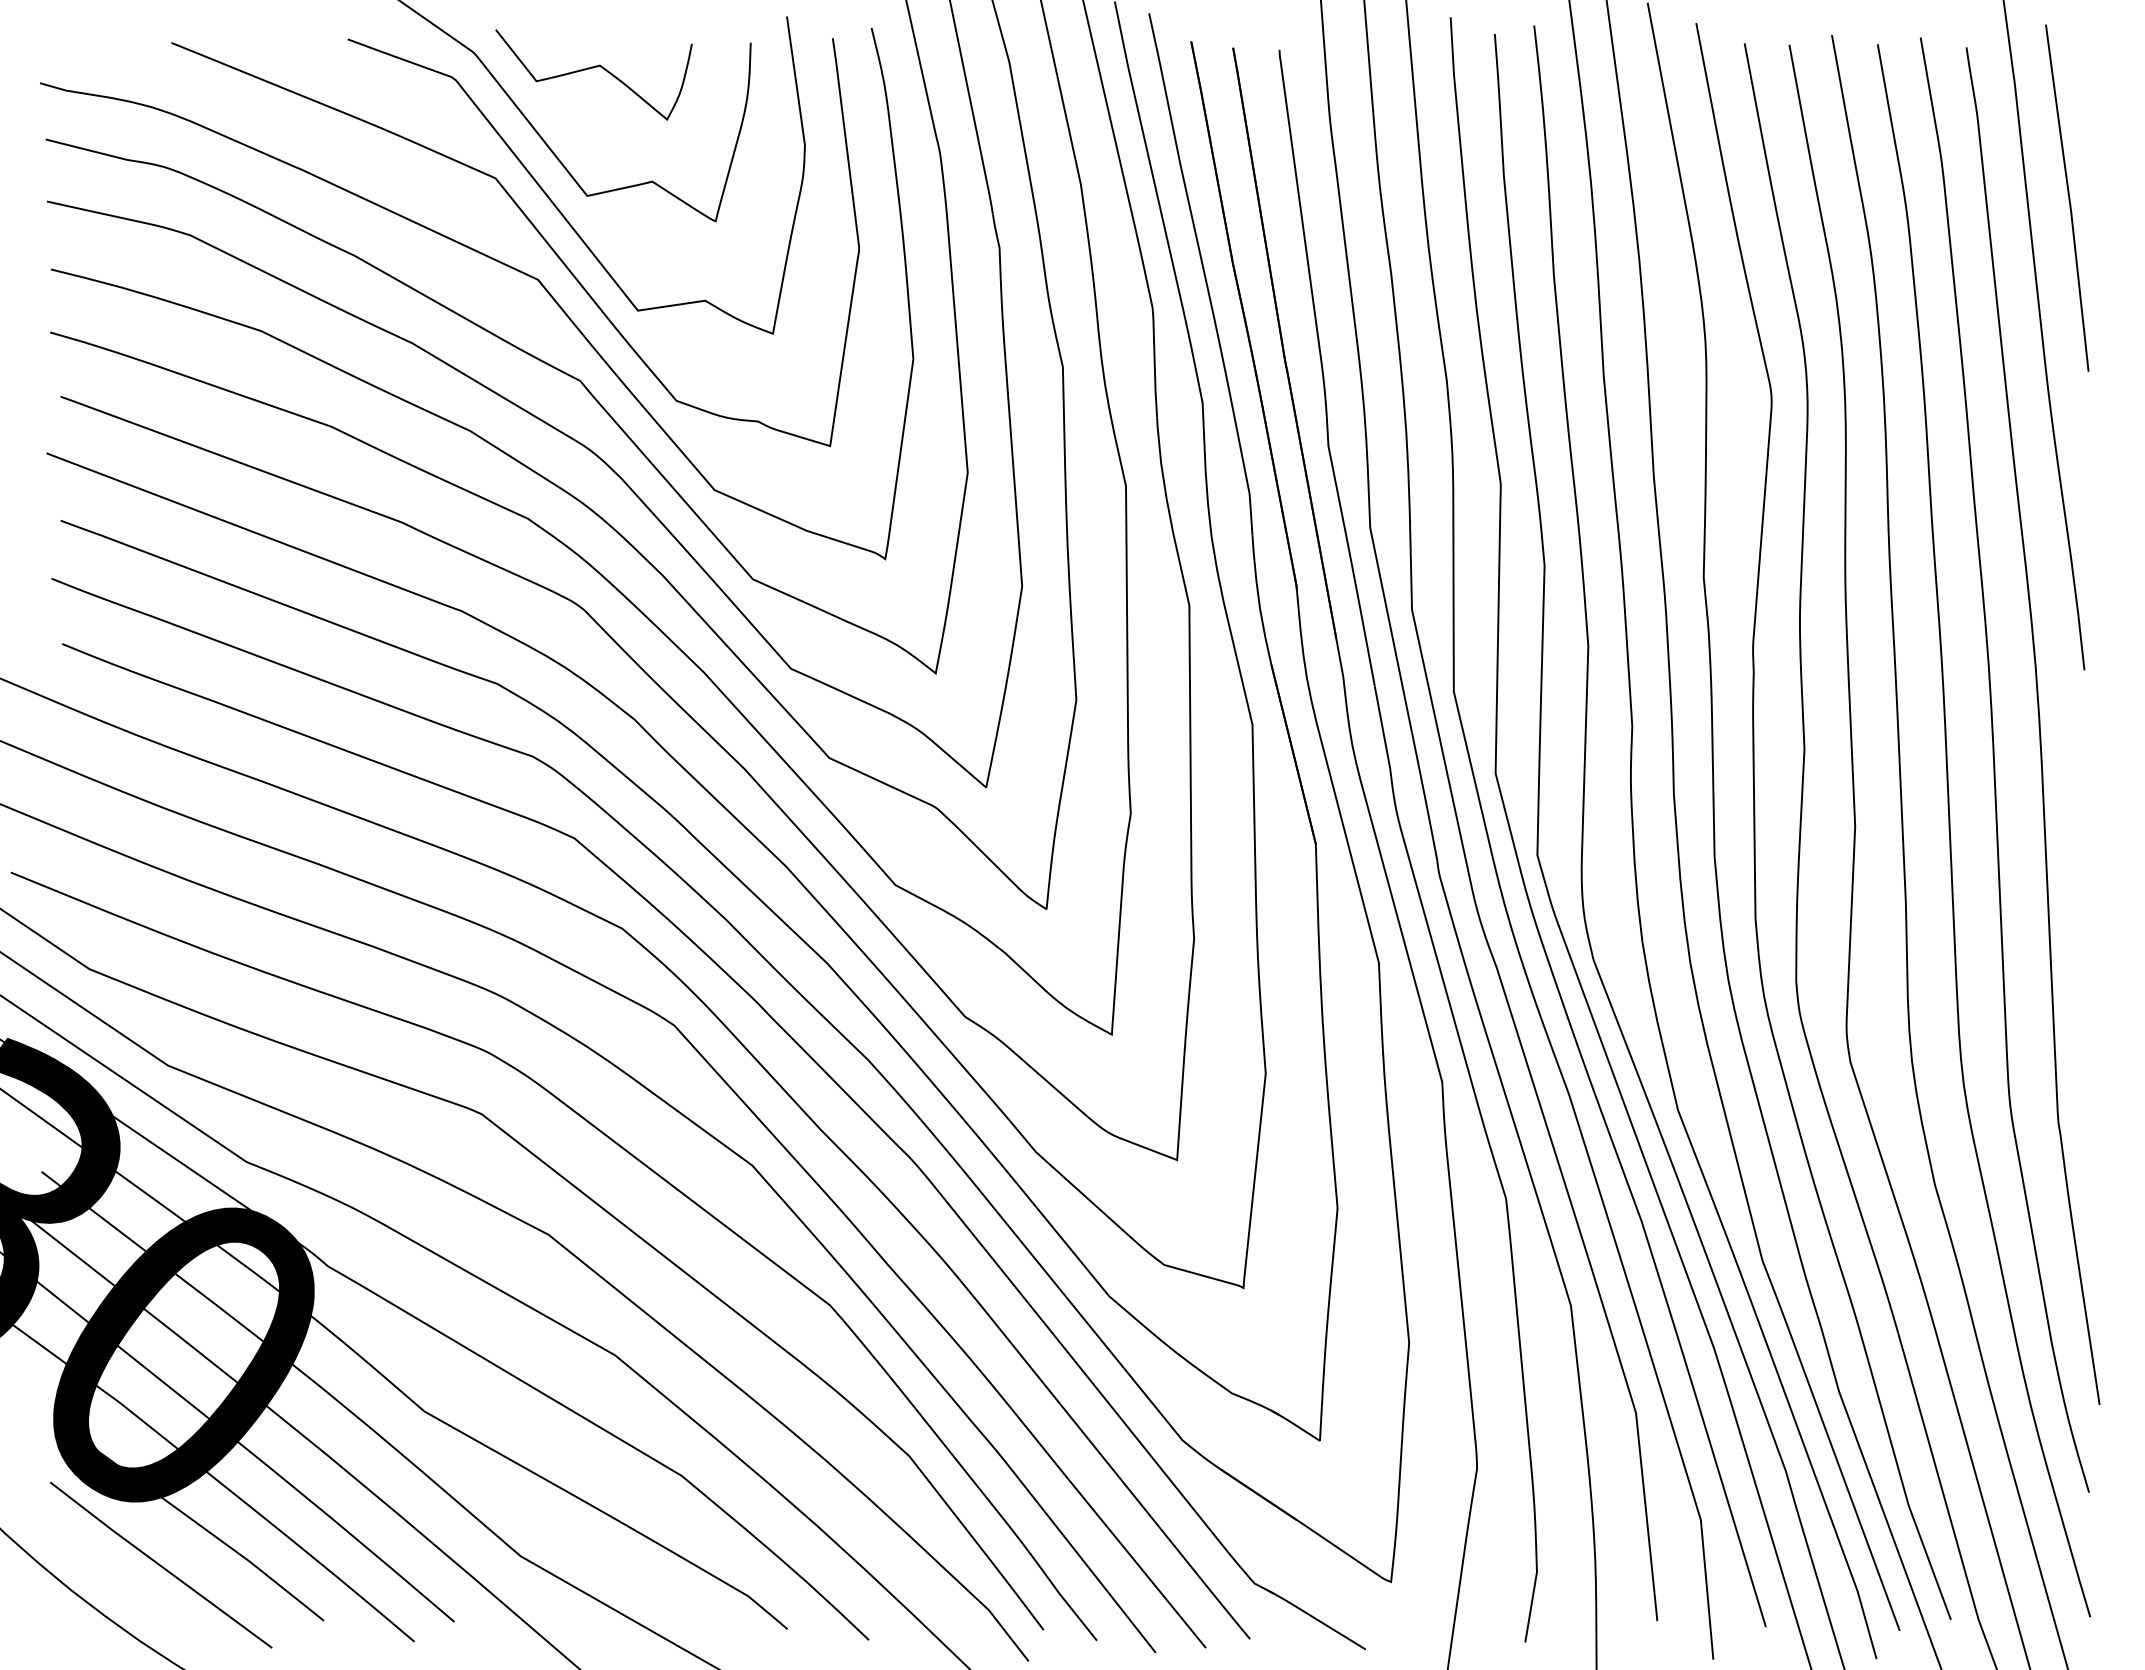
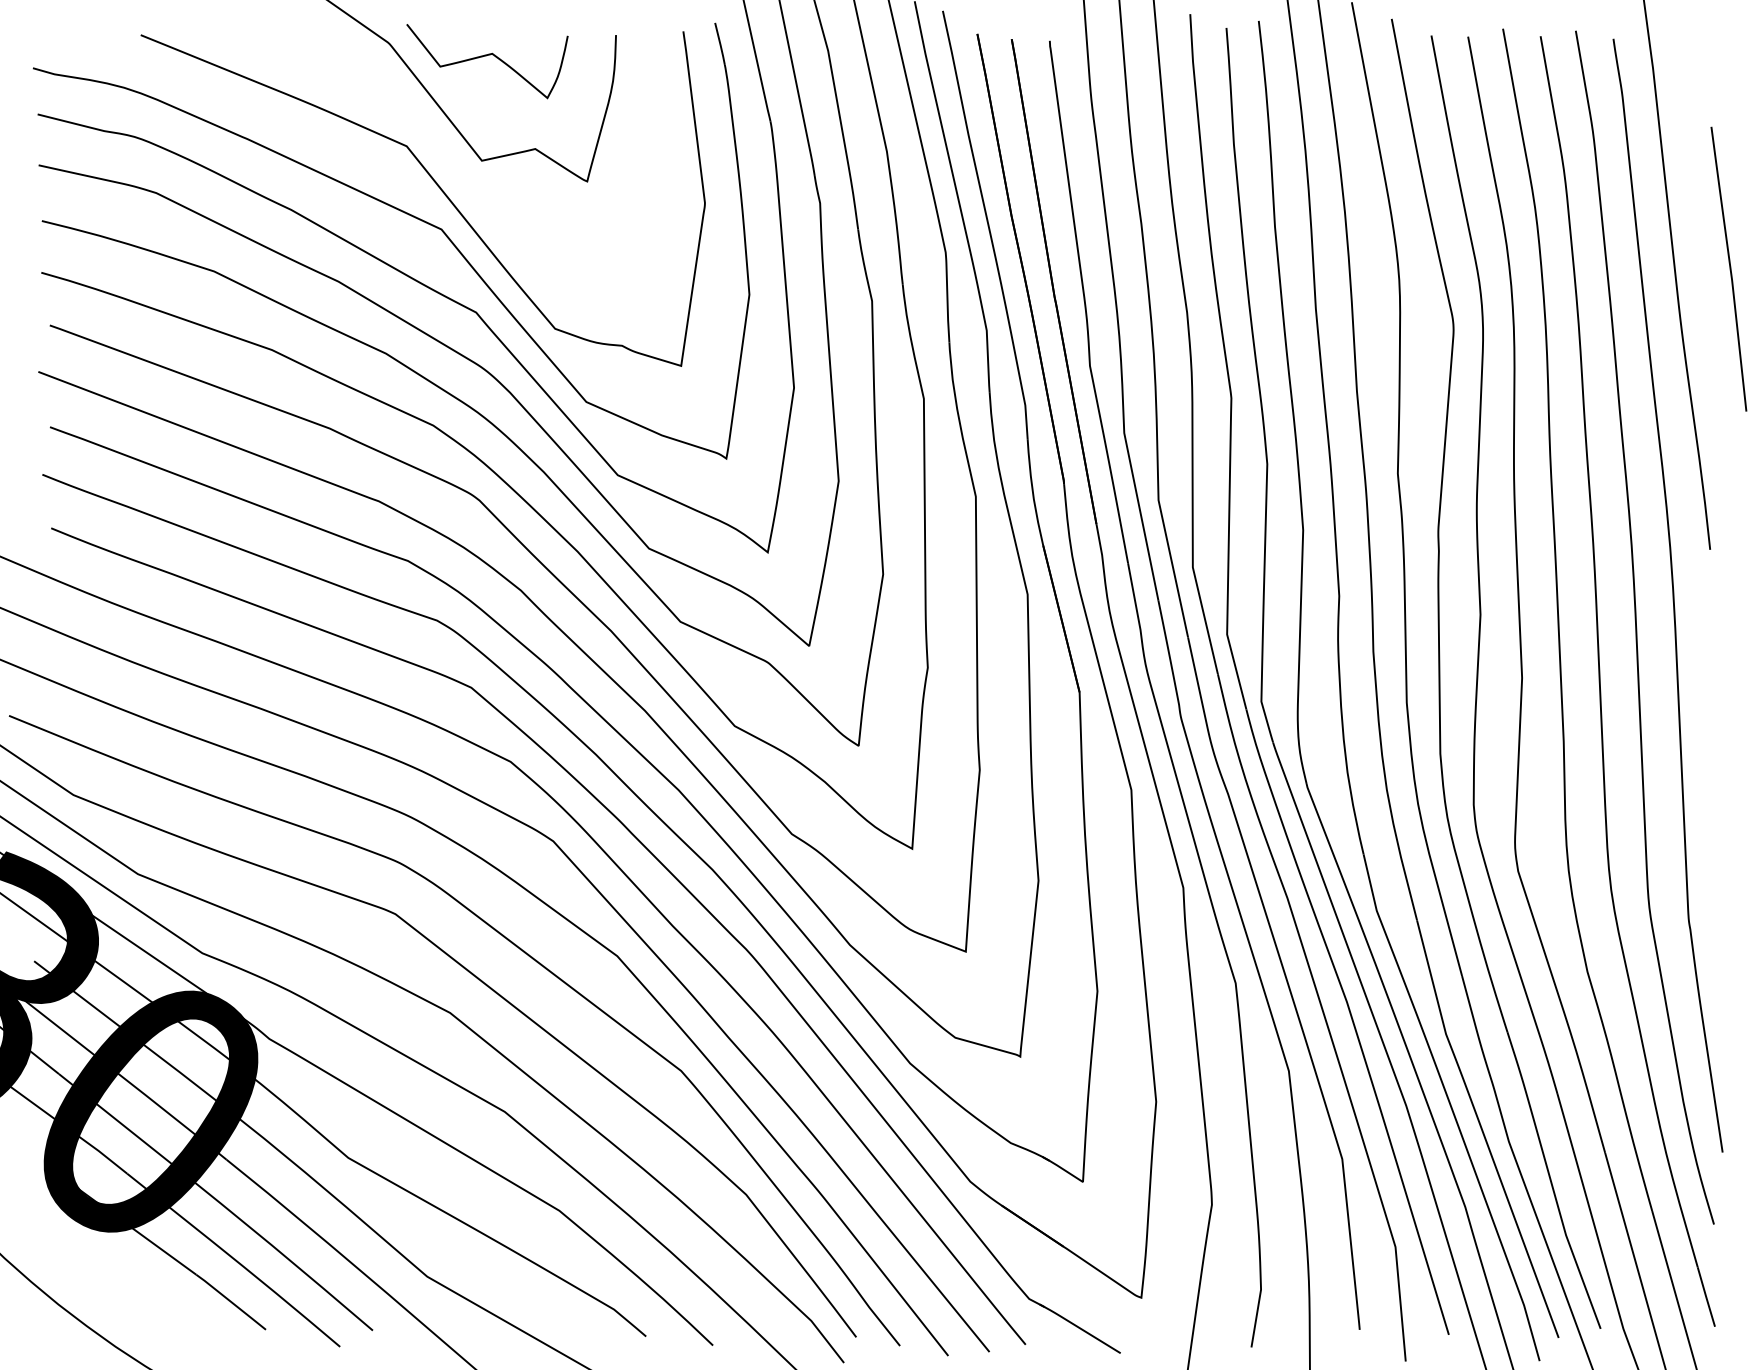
curve: (548, 195) -> (450, 160), removed
curve: (2068, 197) -> (1729, 268), moved
line: (160, 1564) -> (131, 1283), removed

